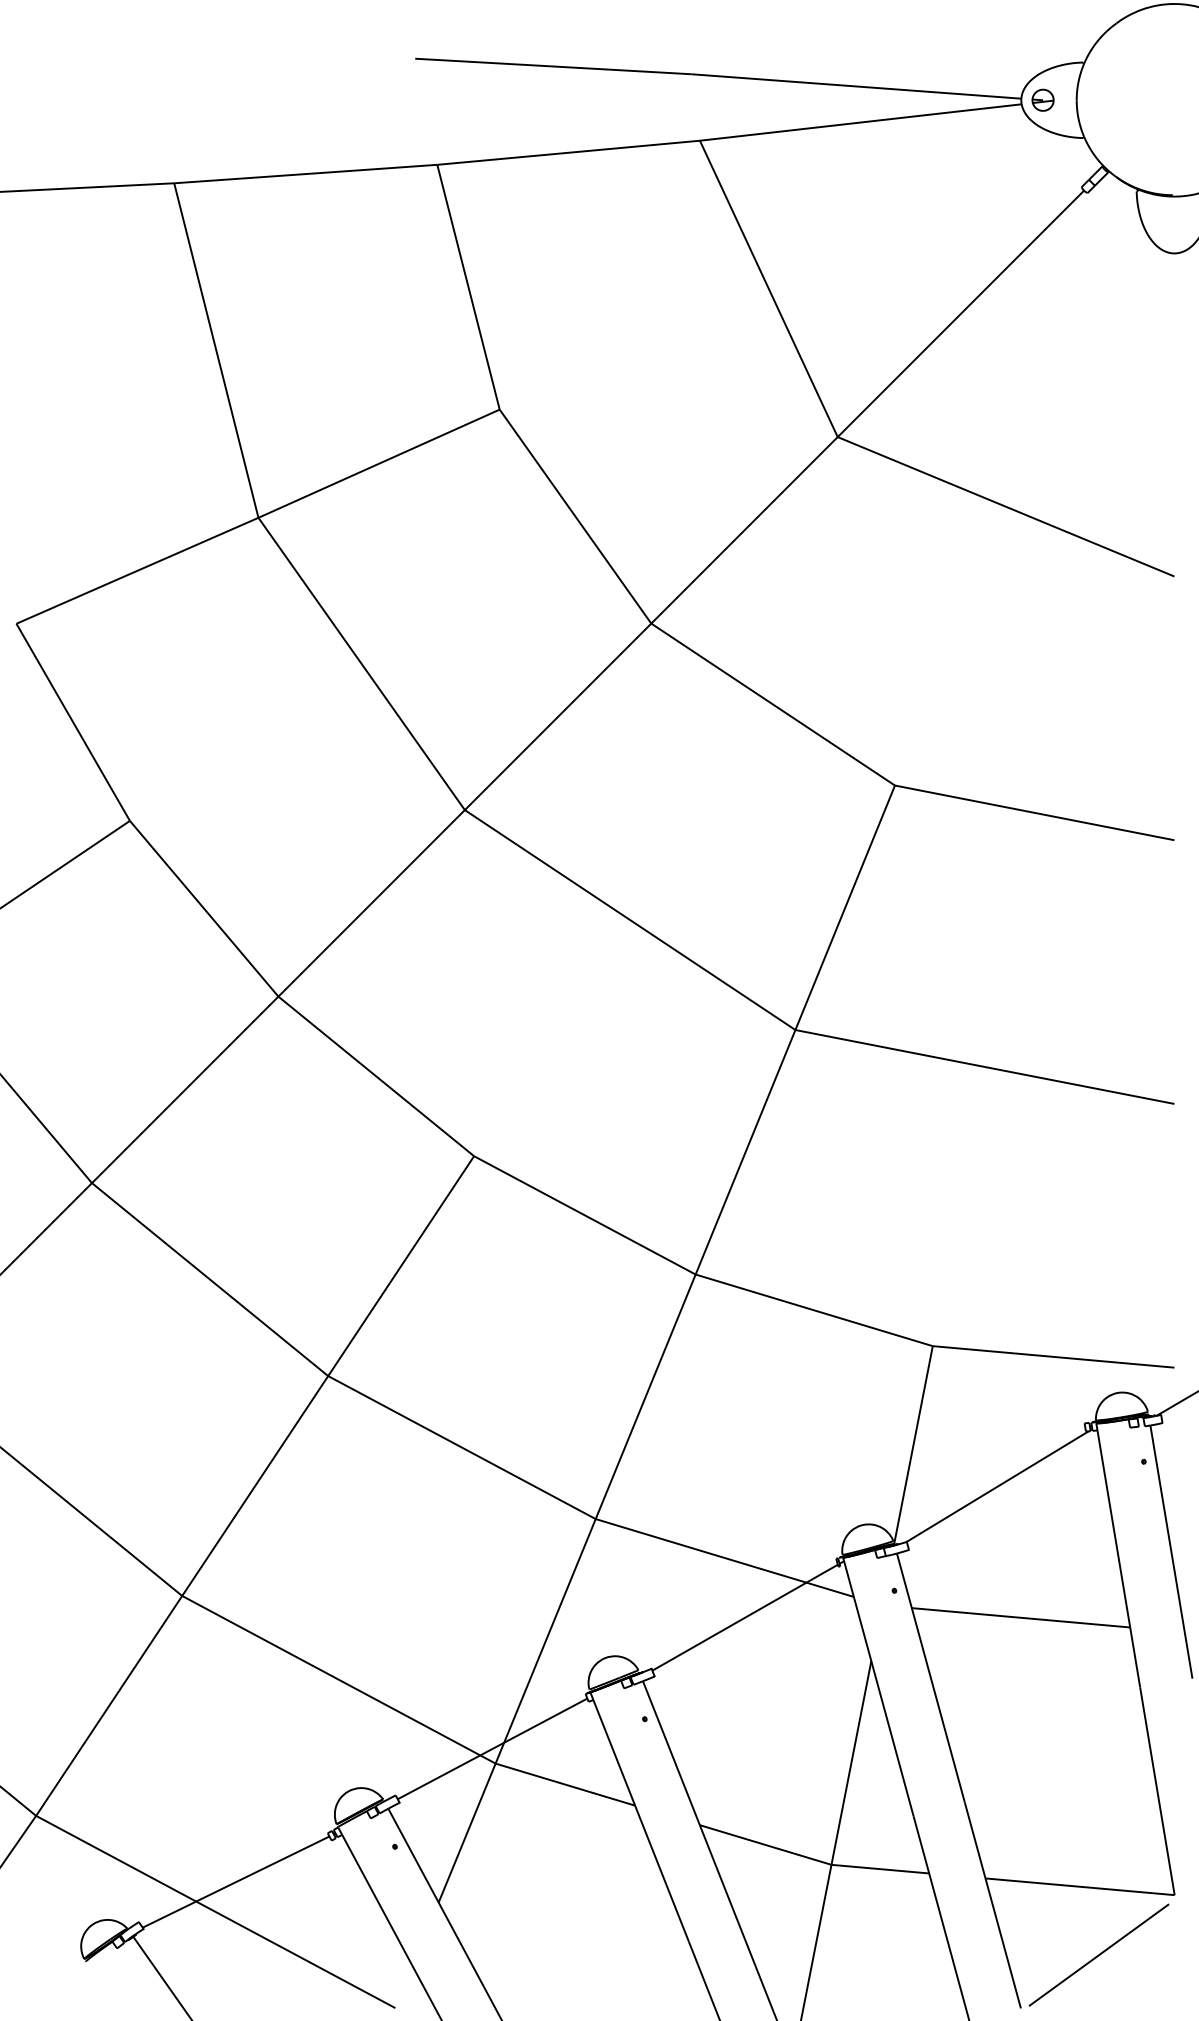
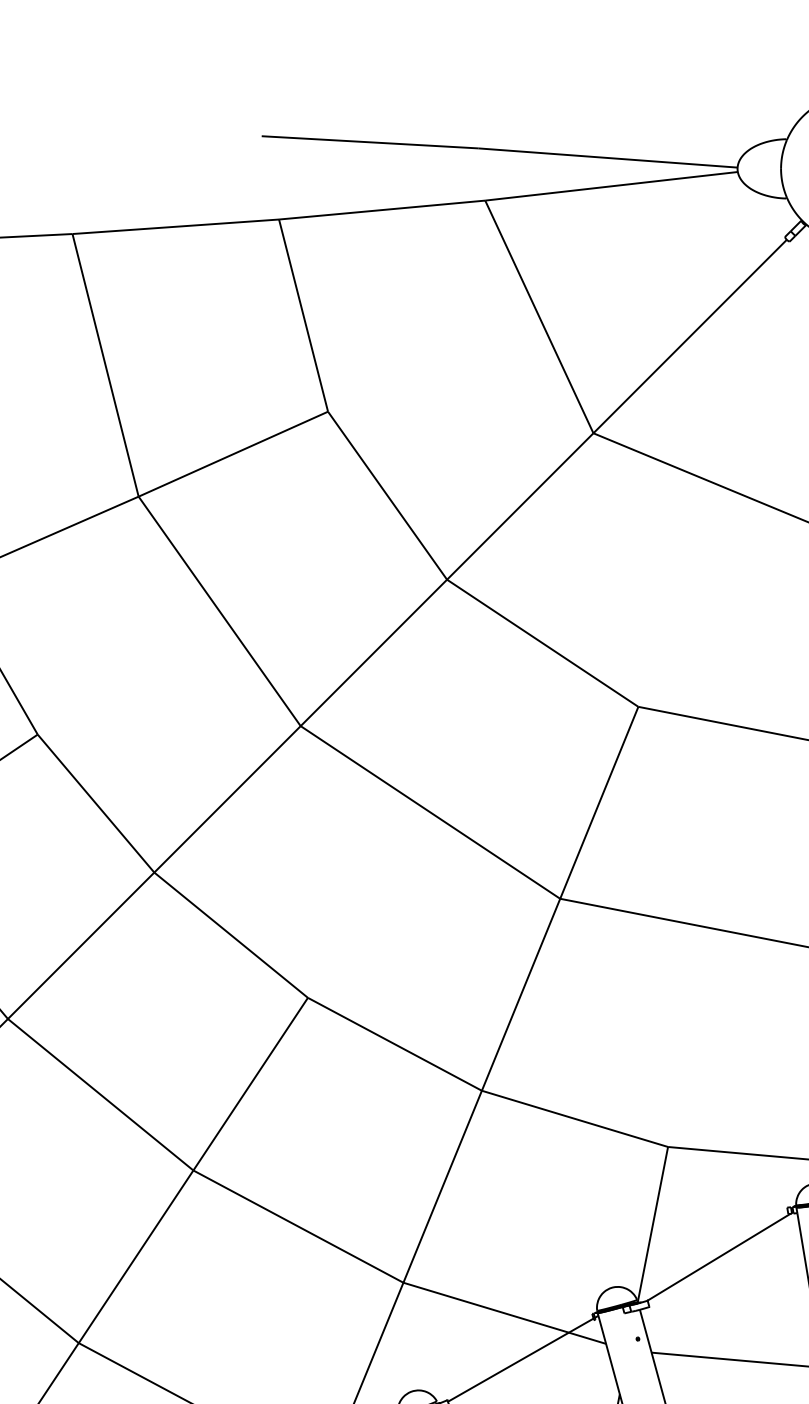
part: (1042, 99) -> (754, 168), removed

